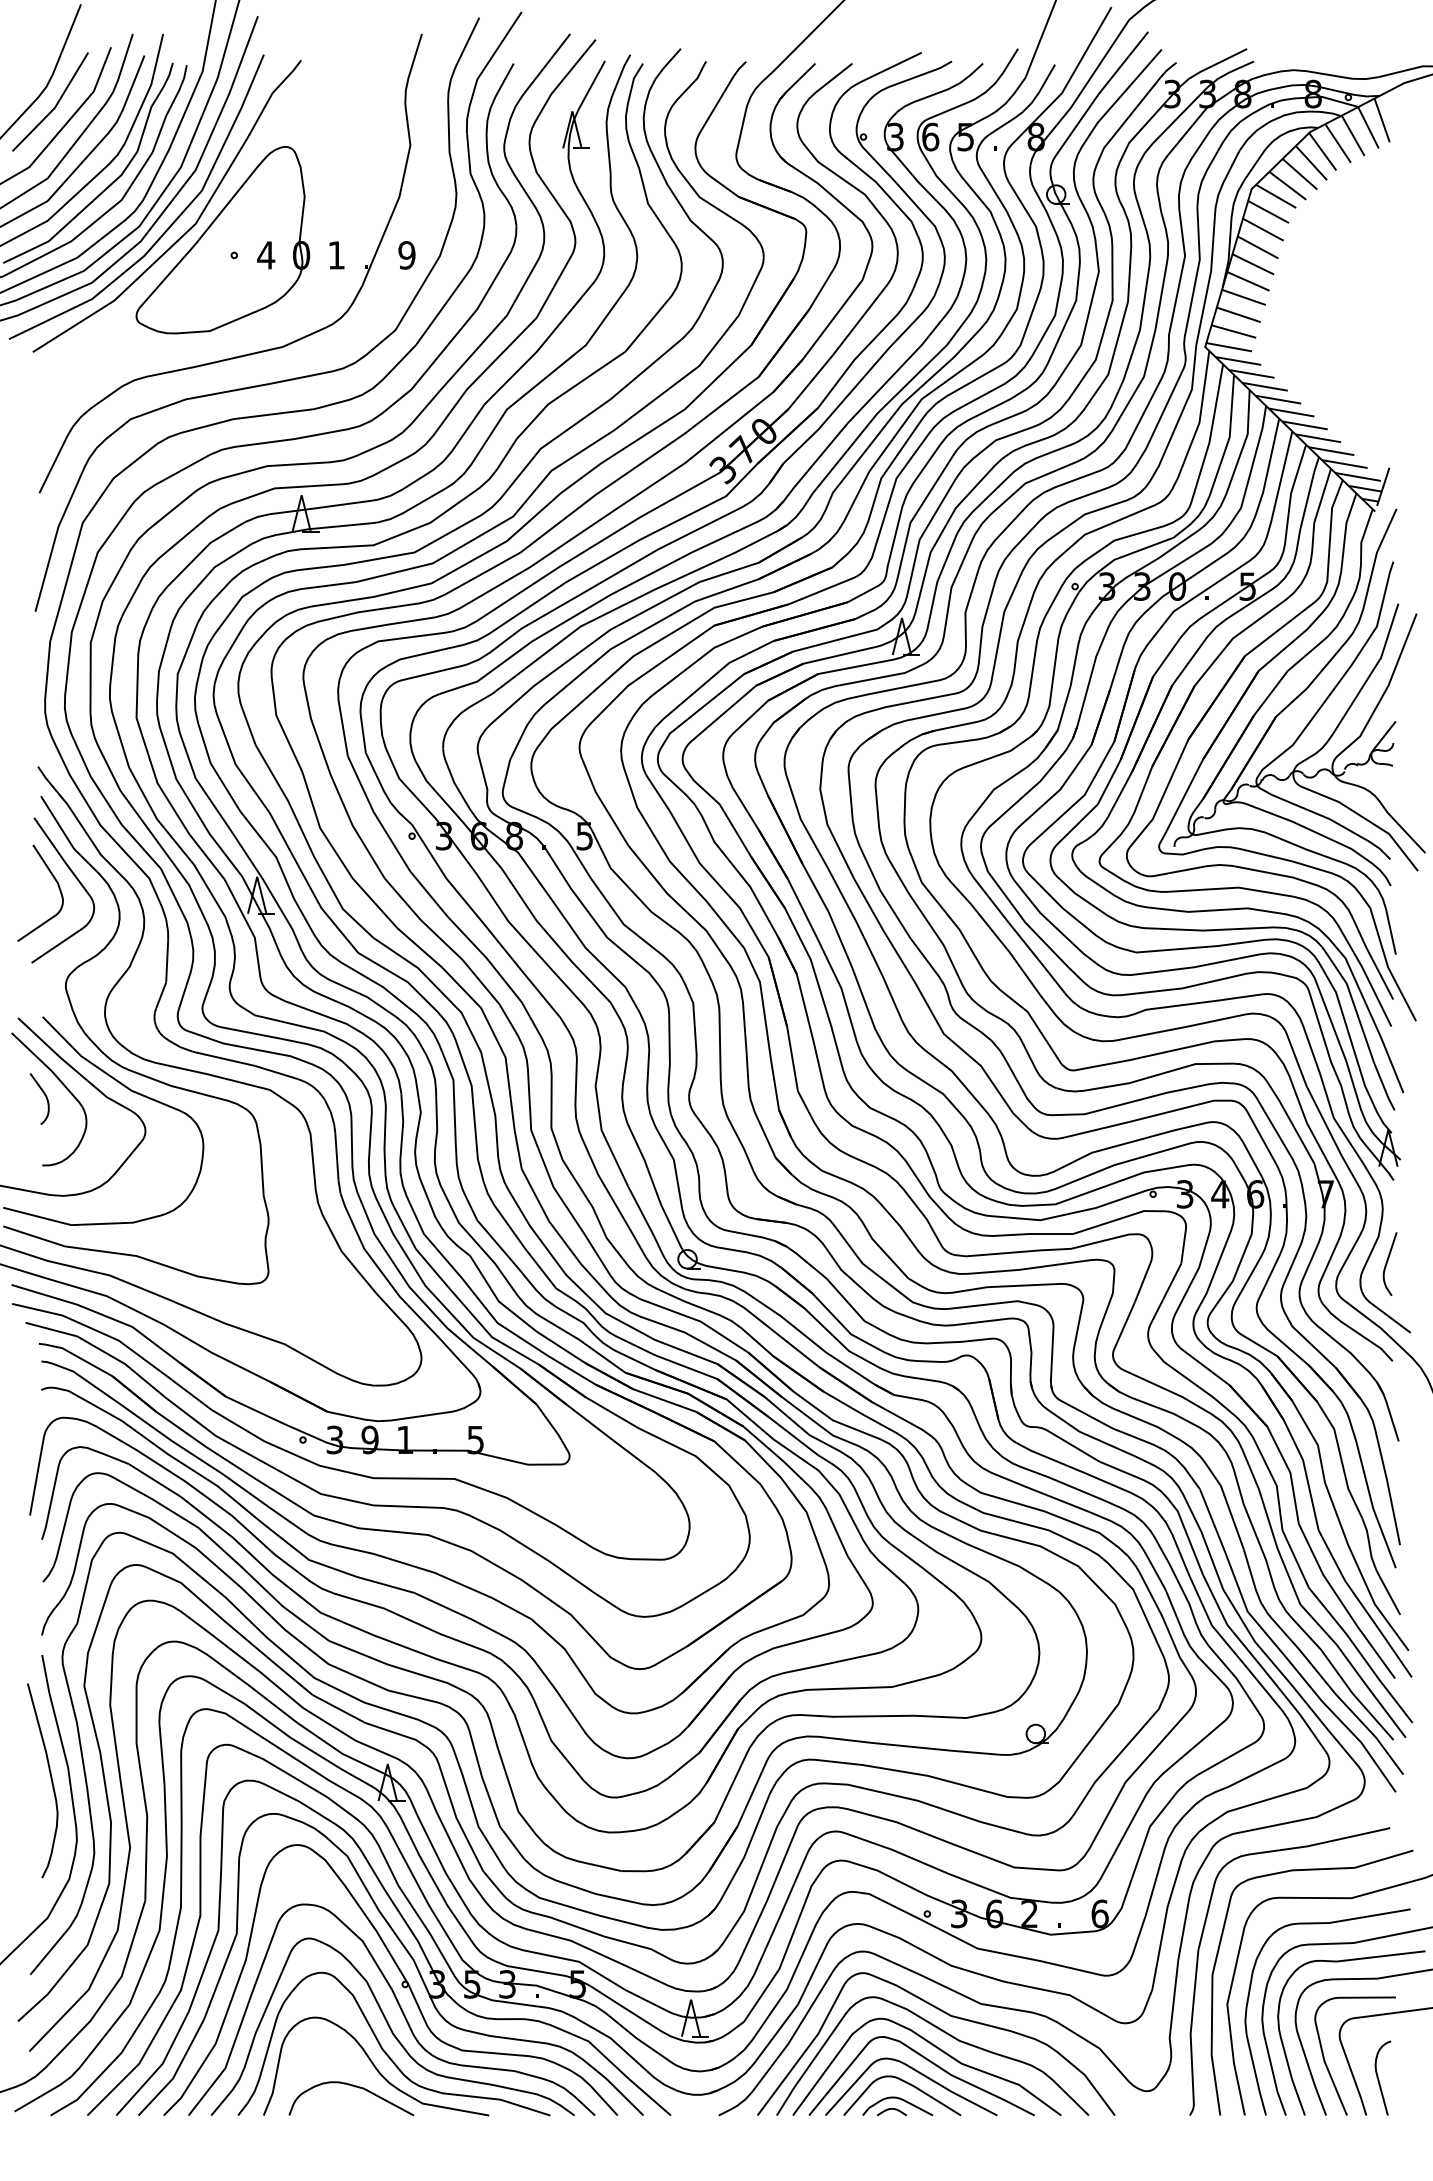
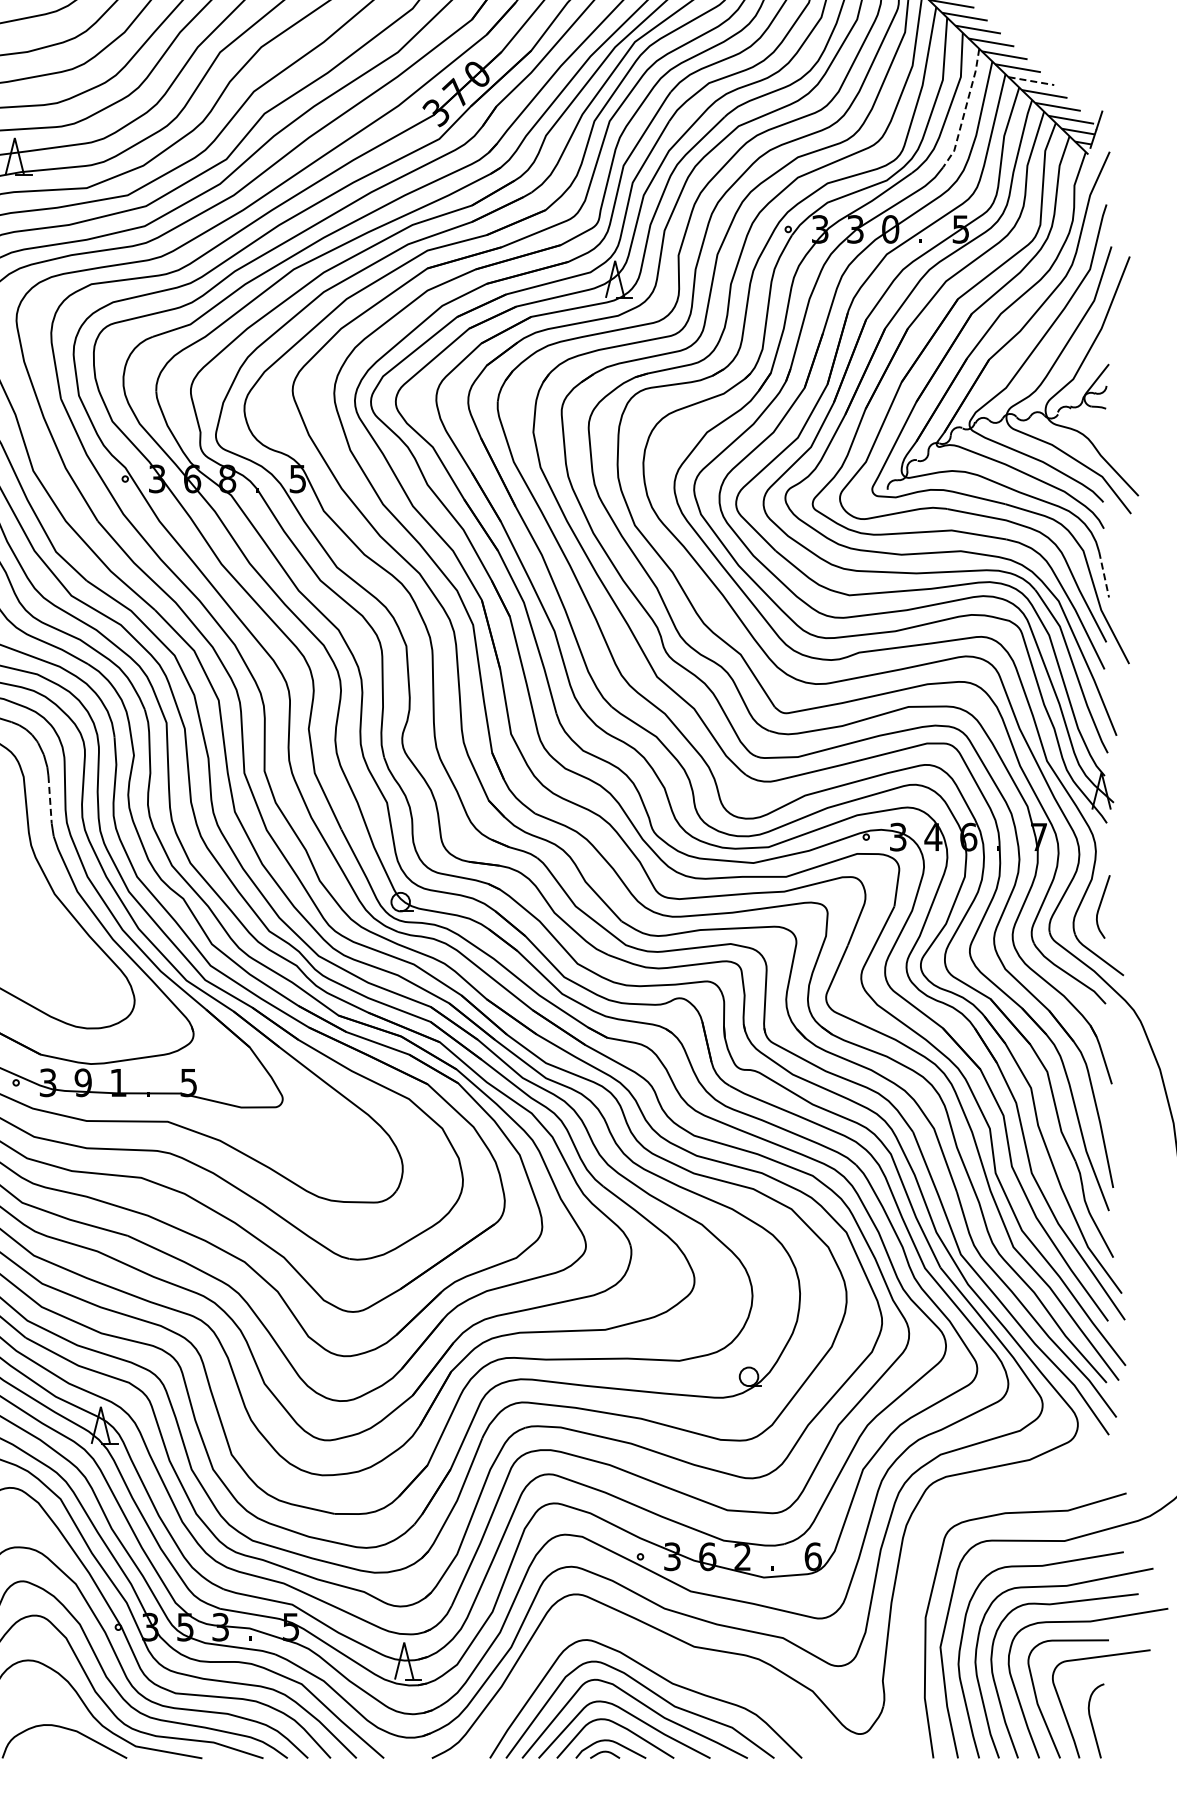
line: (1318, 438) -> (1031, 81), solid -> dashed
line: (1252, 466) -> (965, 109), solid -> dashed
line: (1391, 932) -> (1104, 575), solid -> dashed
line: (336, 1156) -> (49, 799), solid -> dashed
curve: (1198, 1963) -> (911, 1606), removed
curve: (950, 2016) -> (663, 1659), removed

